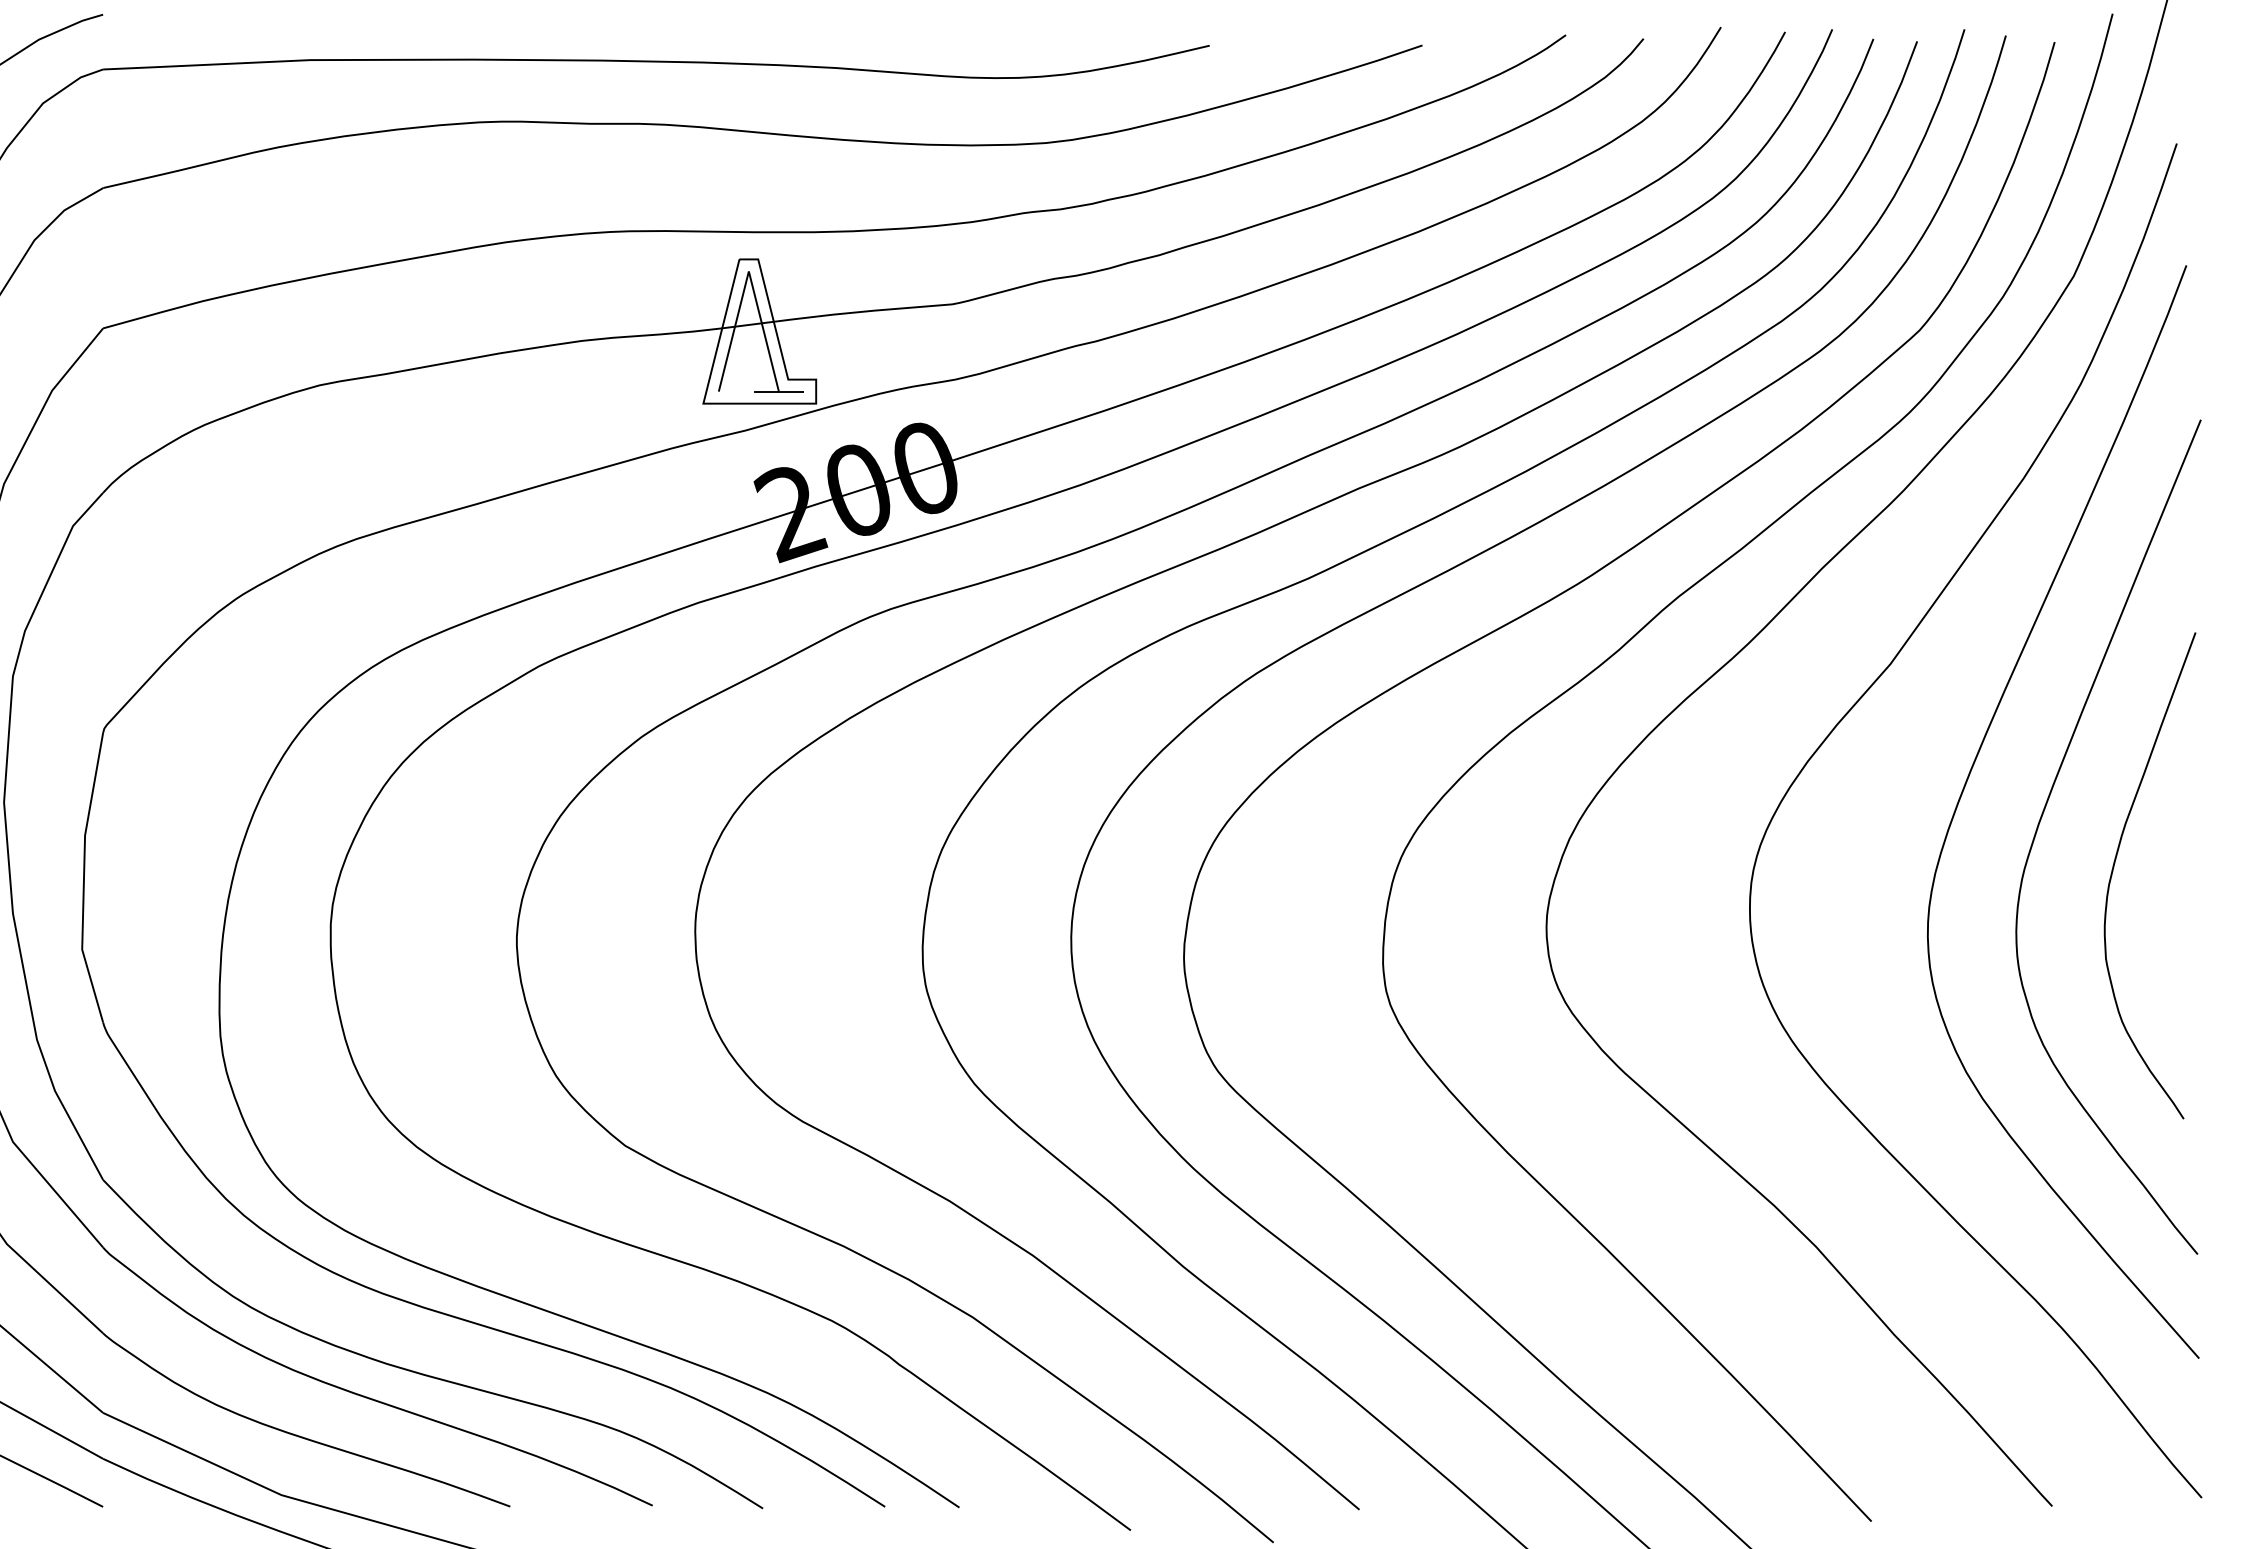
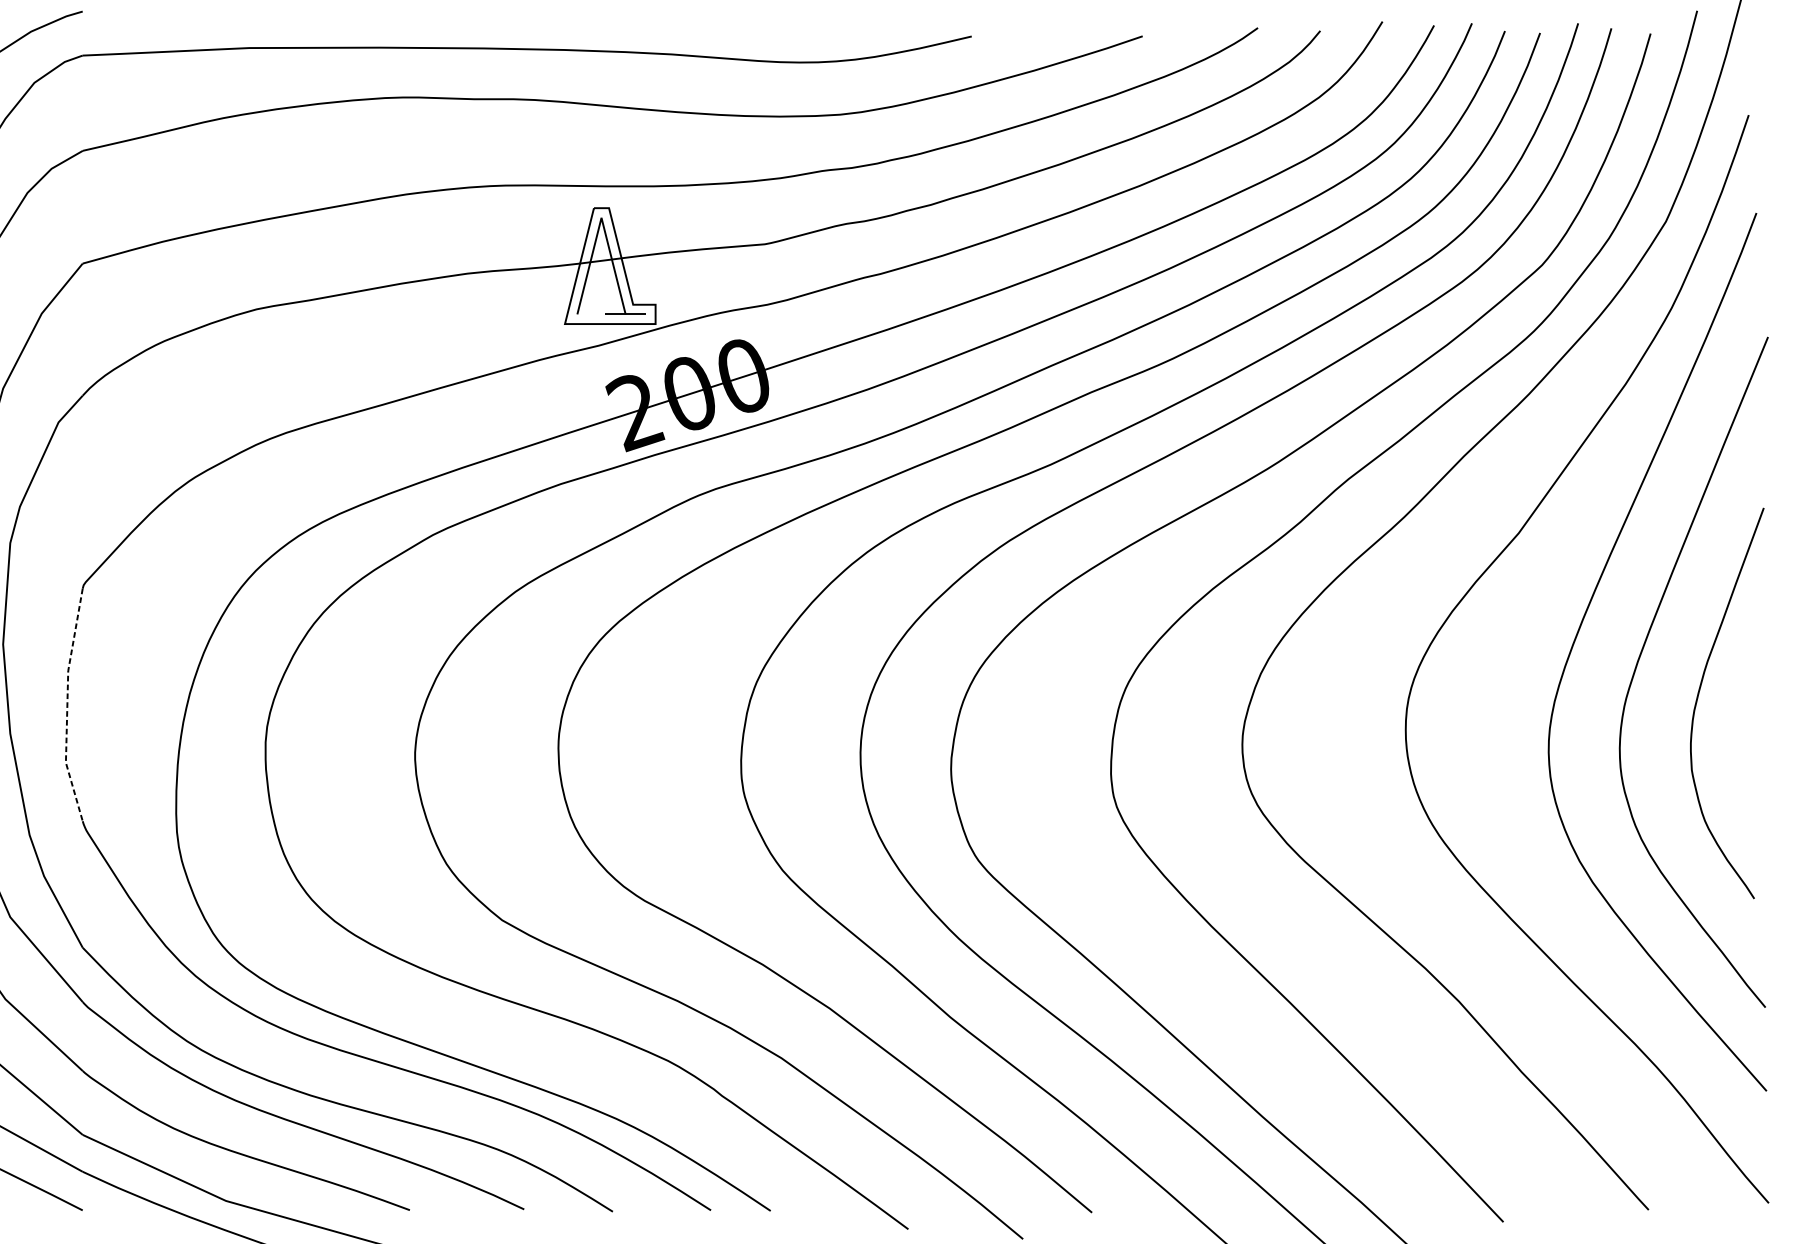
line: (83, 879) -> (66, 706), solid -> dashed

